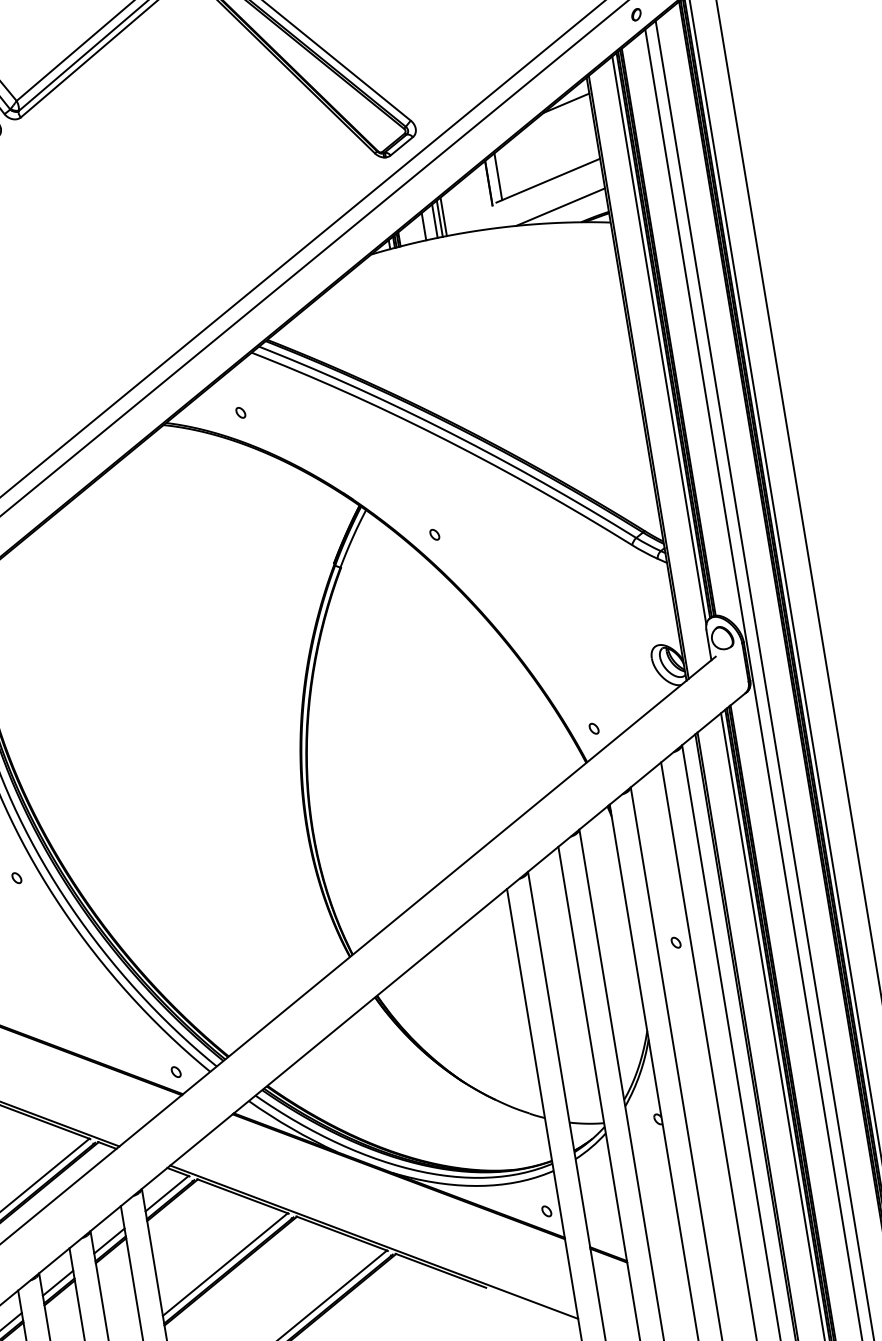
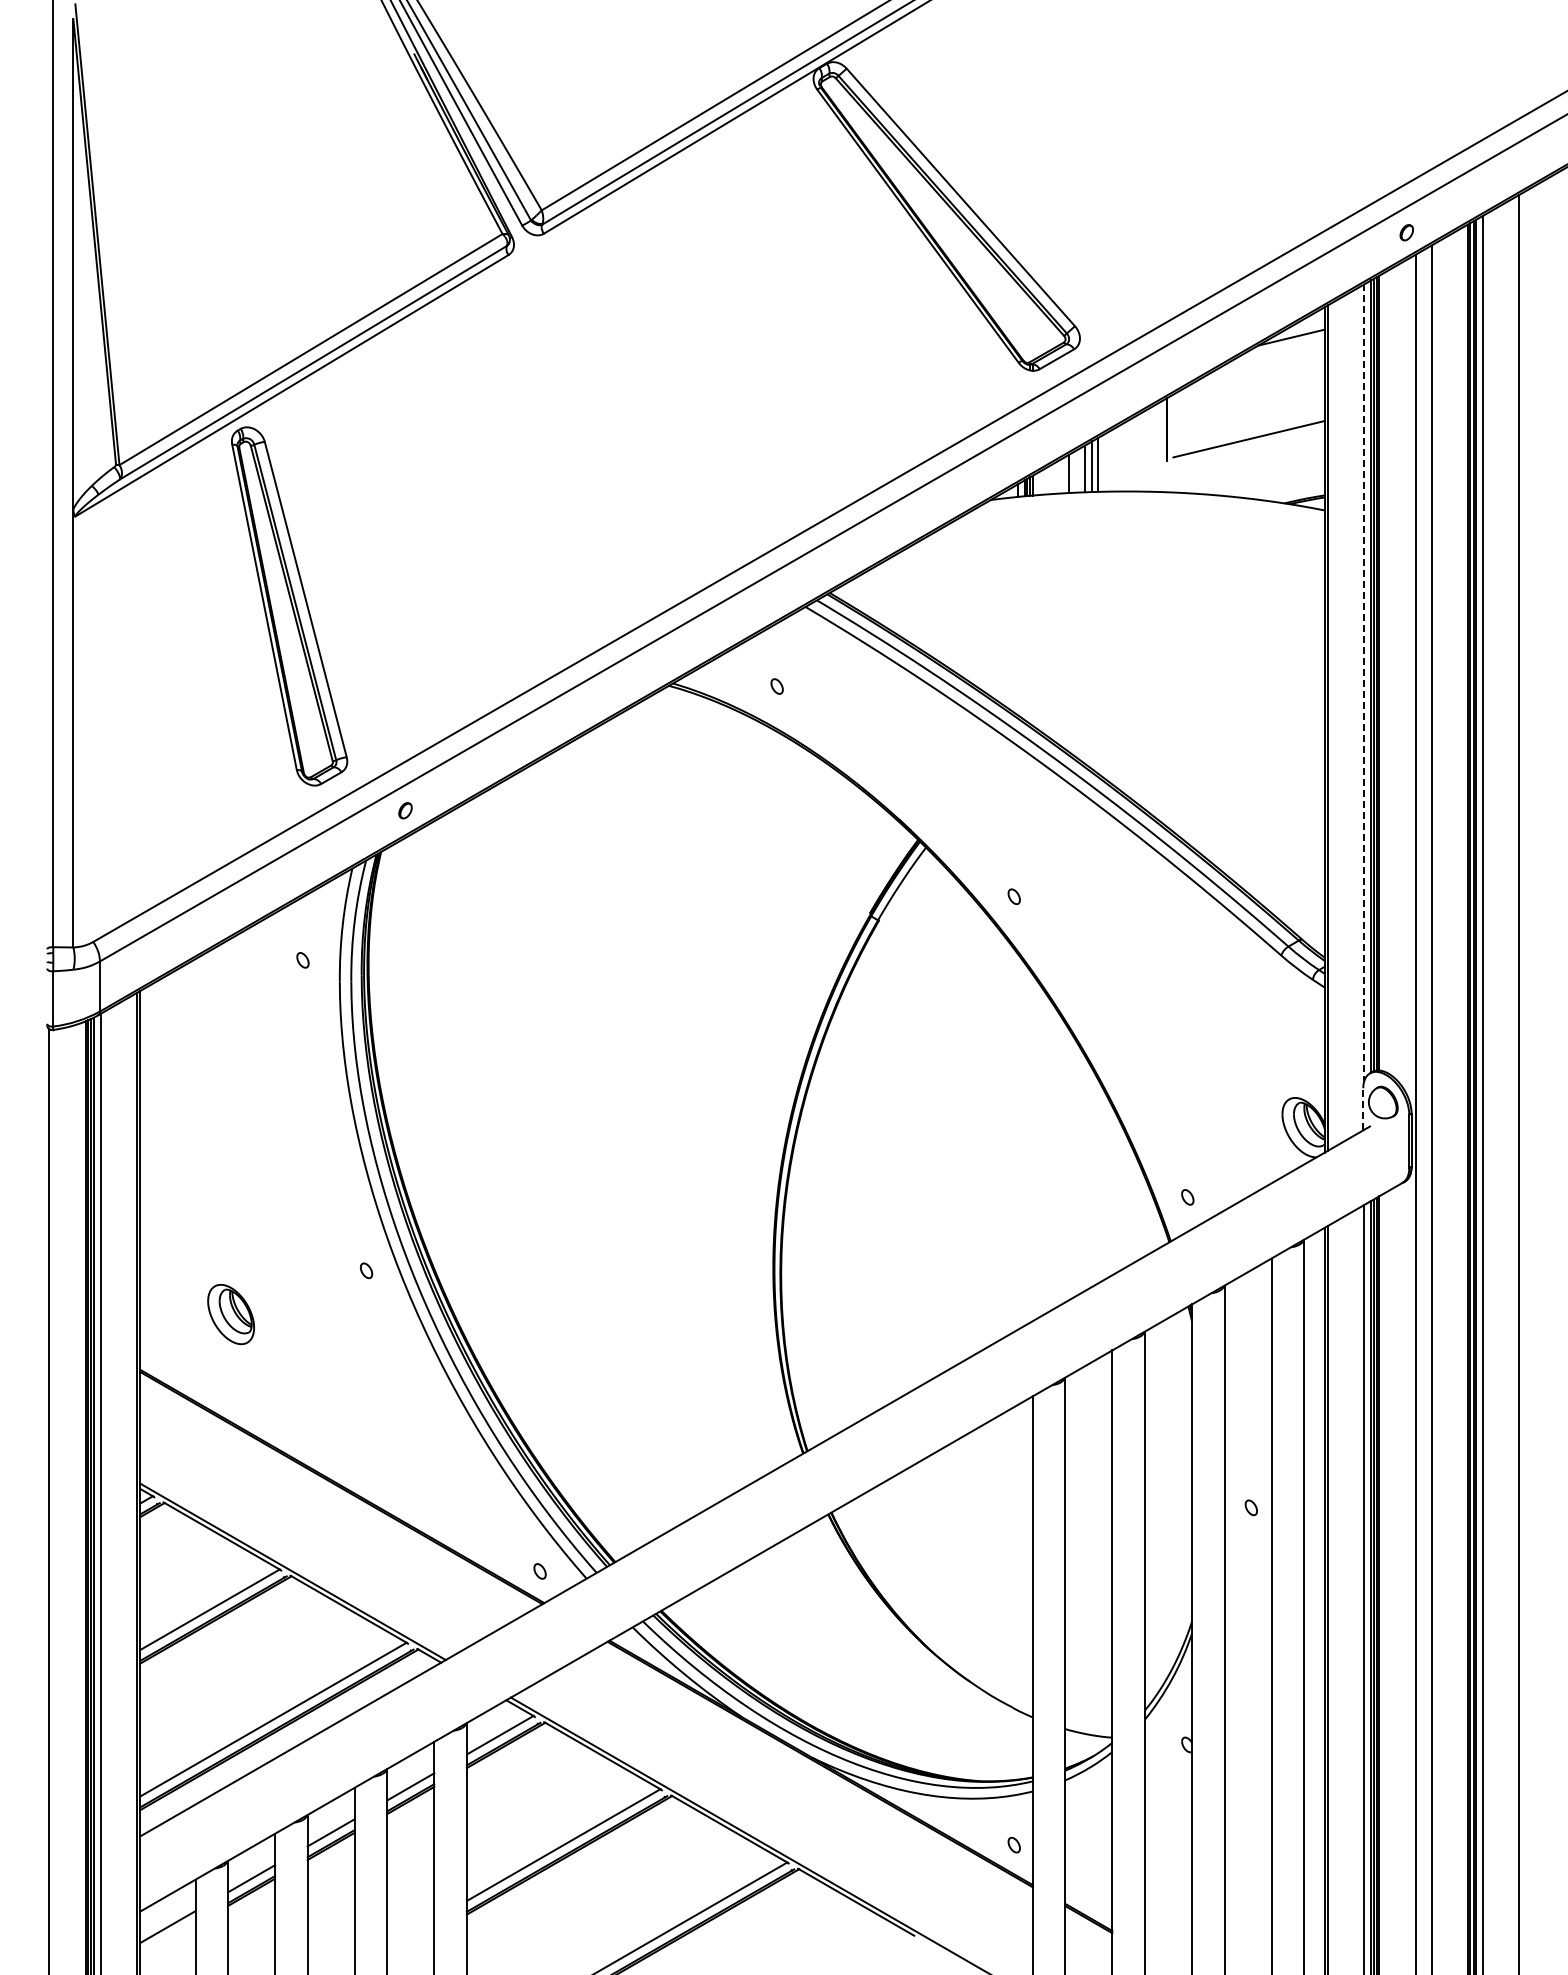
line: (498, 176) -> (1181, 422), removed
line: (560, 206) -> (1259, 477), removed
line: (659, 340) -> (1364, 682), solid -> dashed
line: (708, 644) -> (1363, 1108), solid -> dashed

